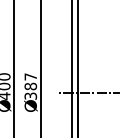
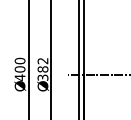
text: (30, 77) -> (42, 61), 387 -> 382

